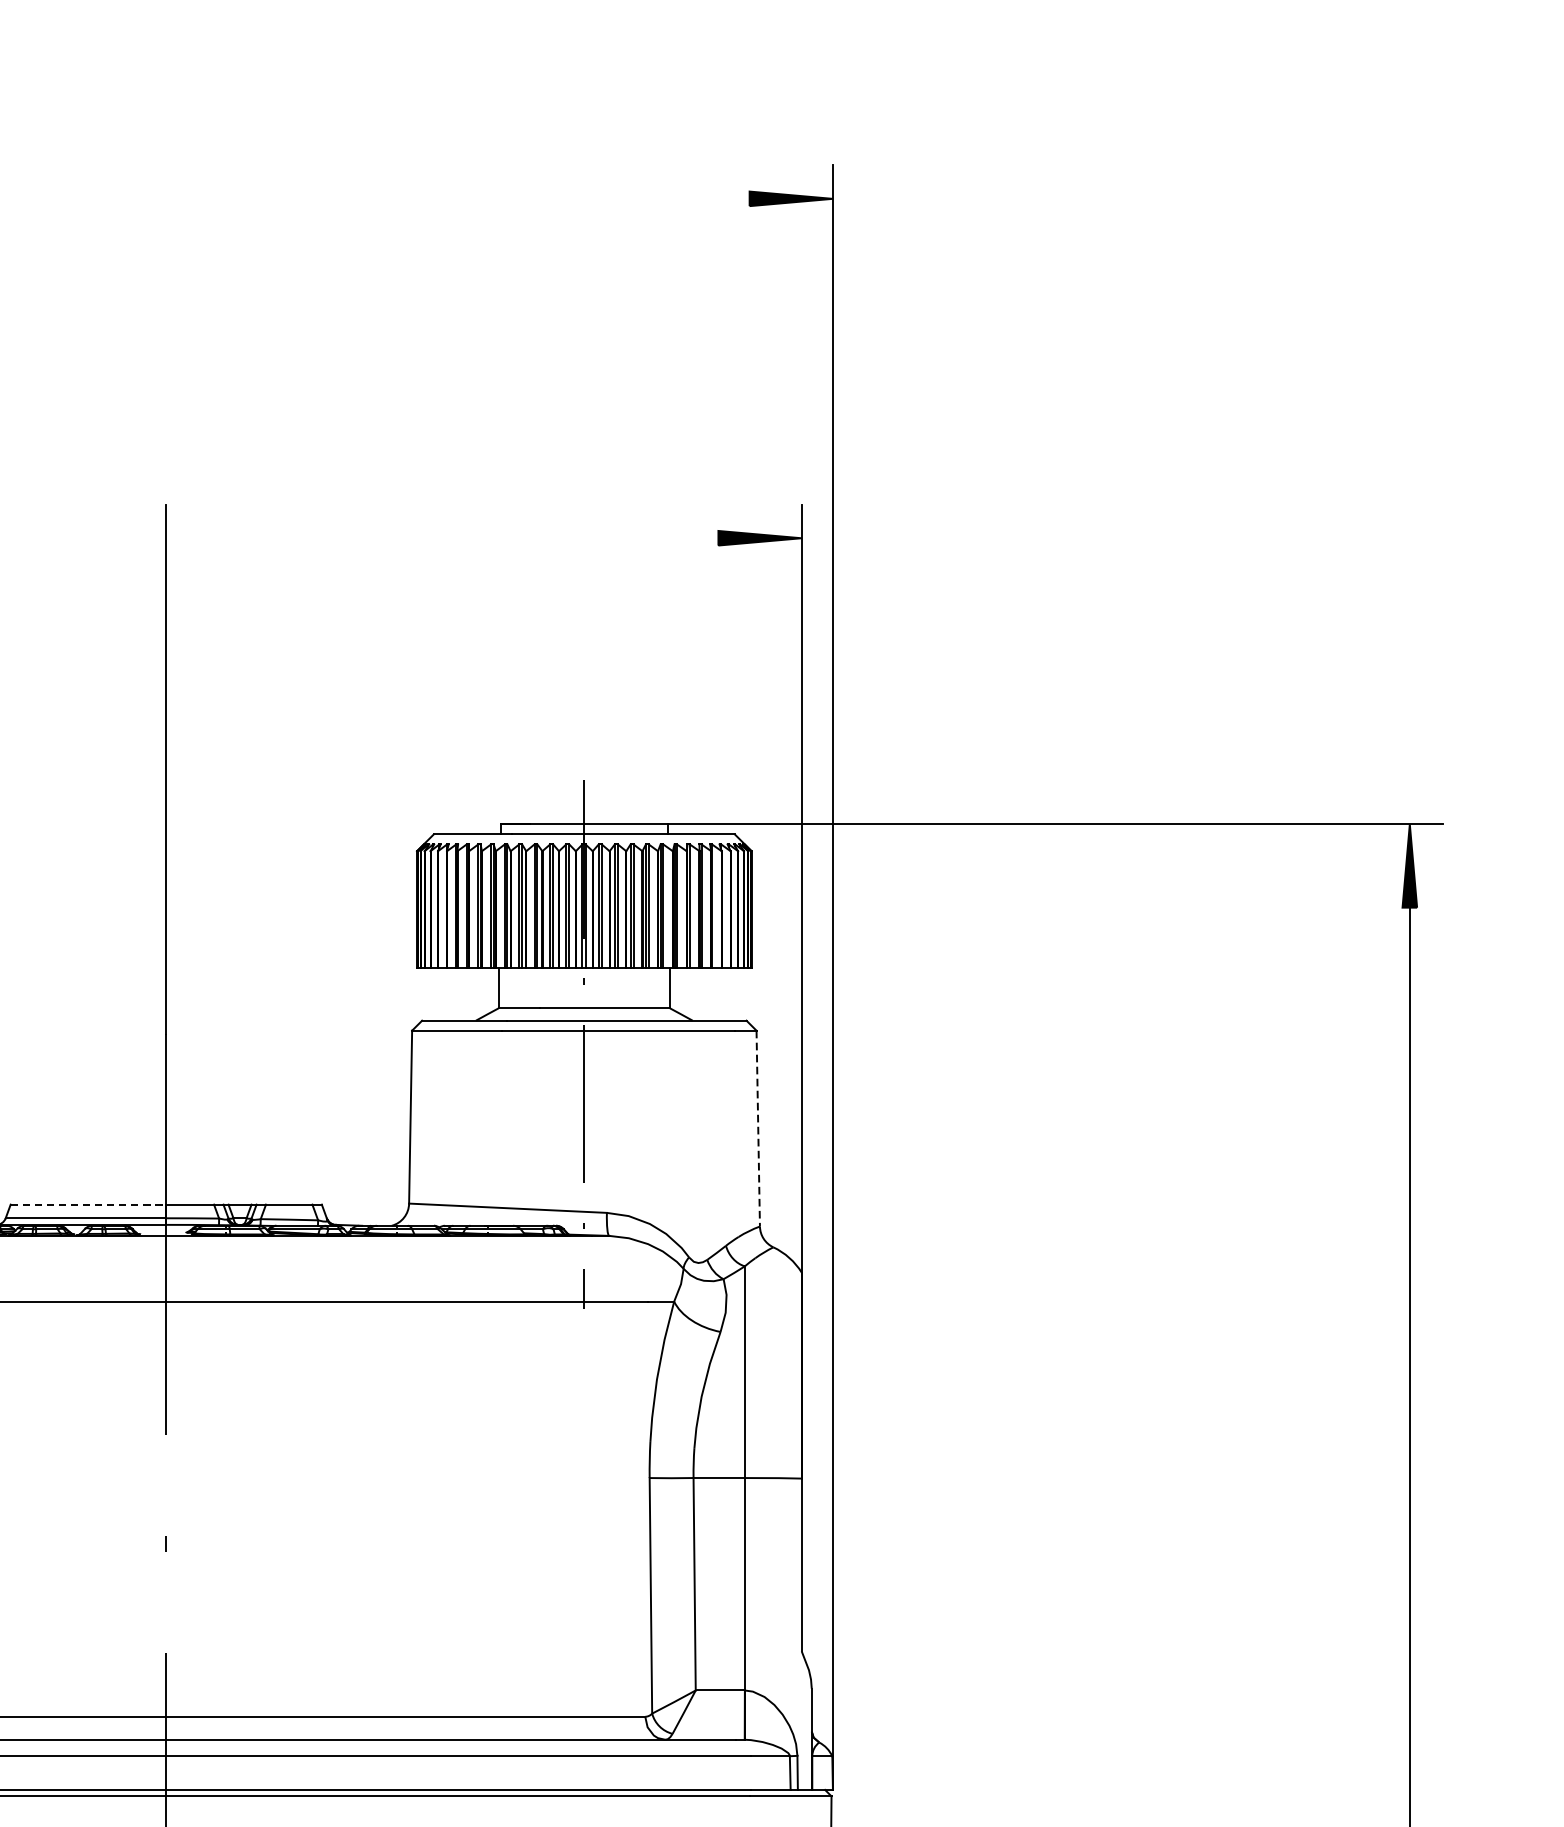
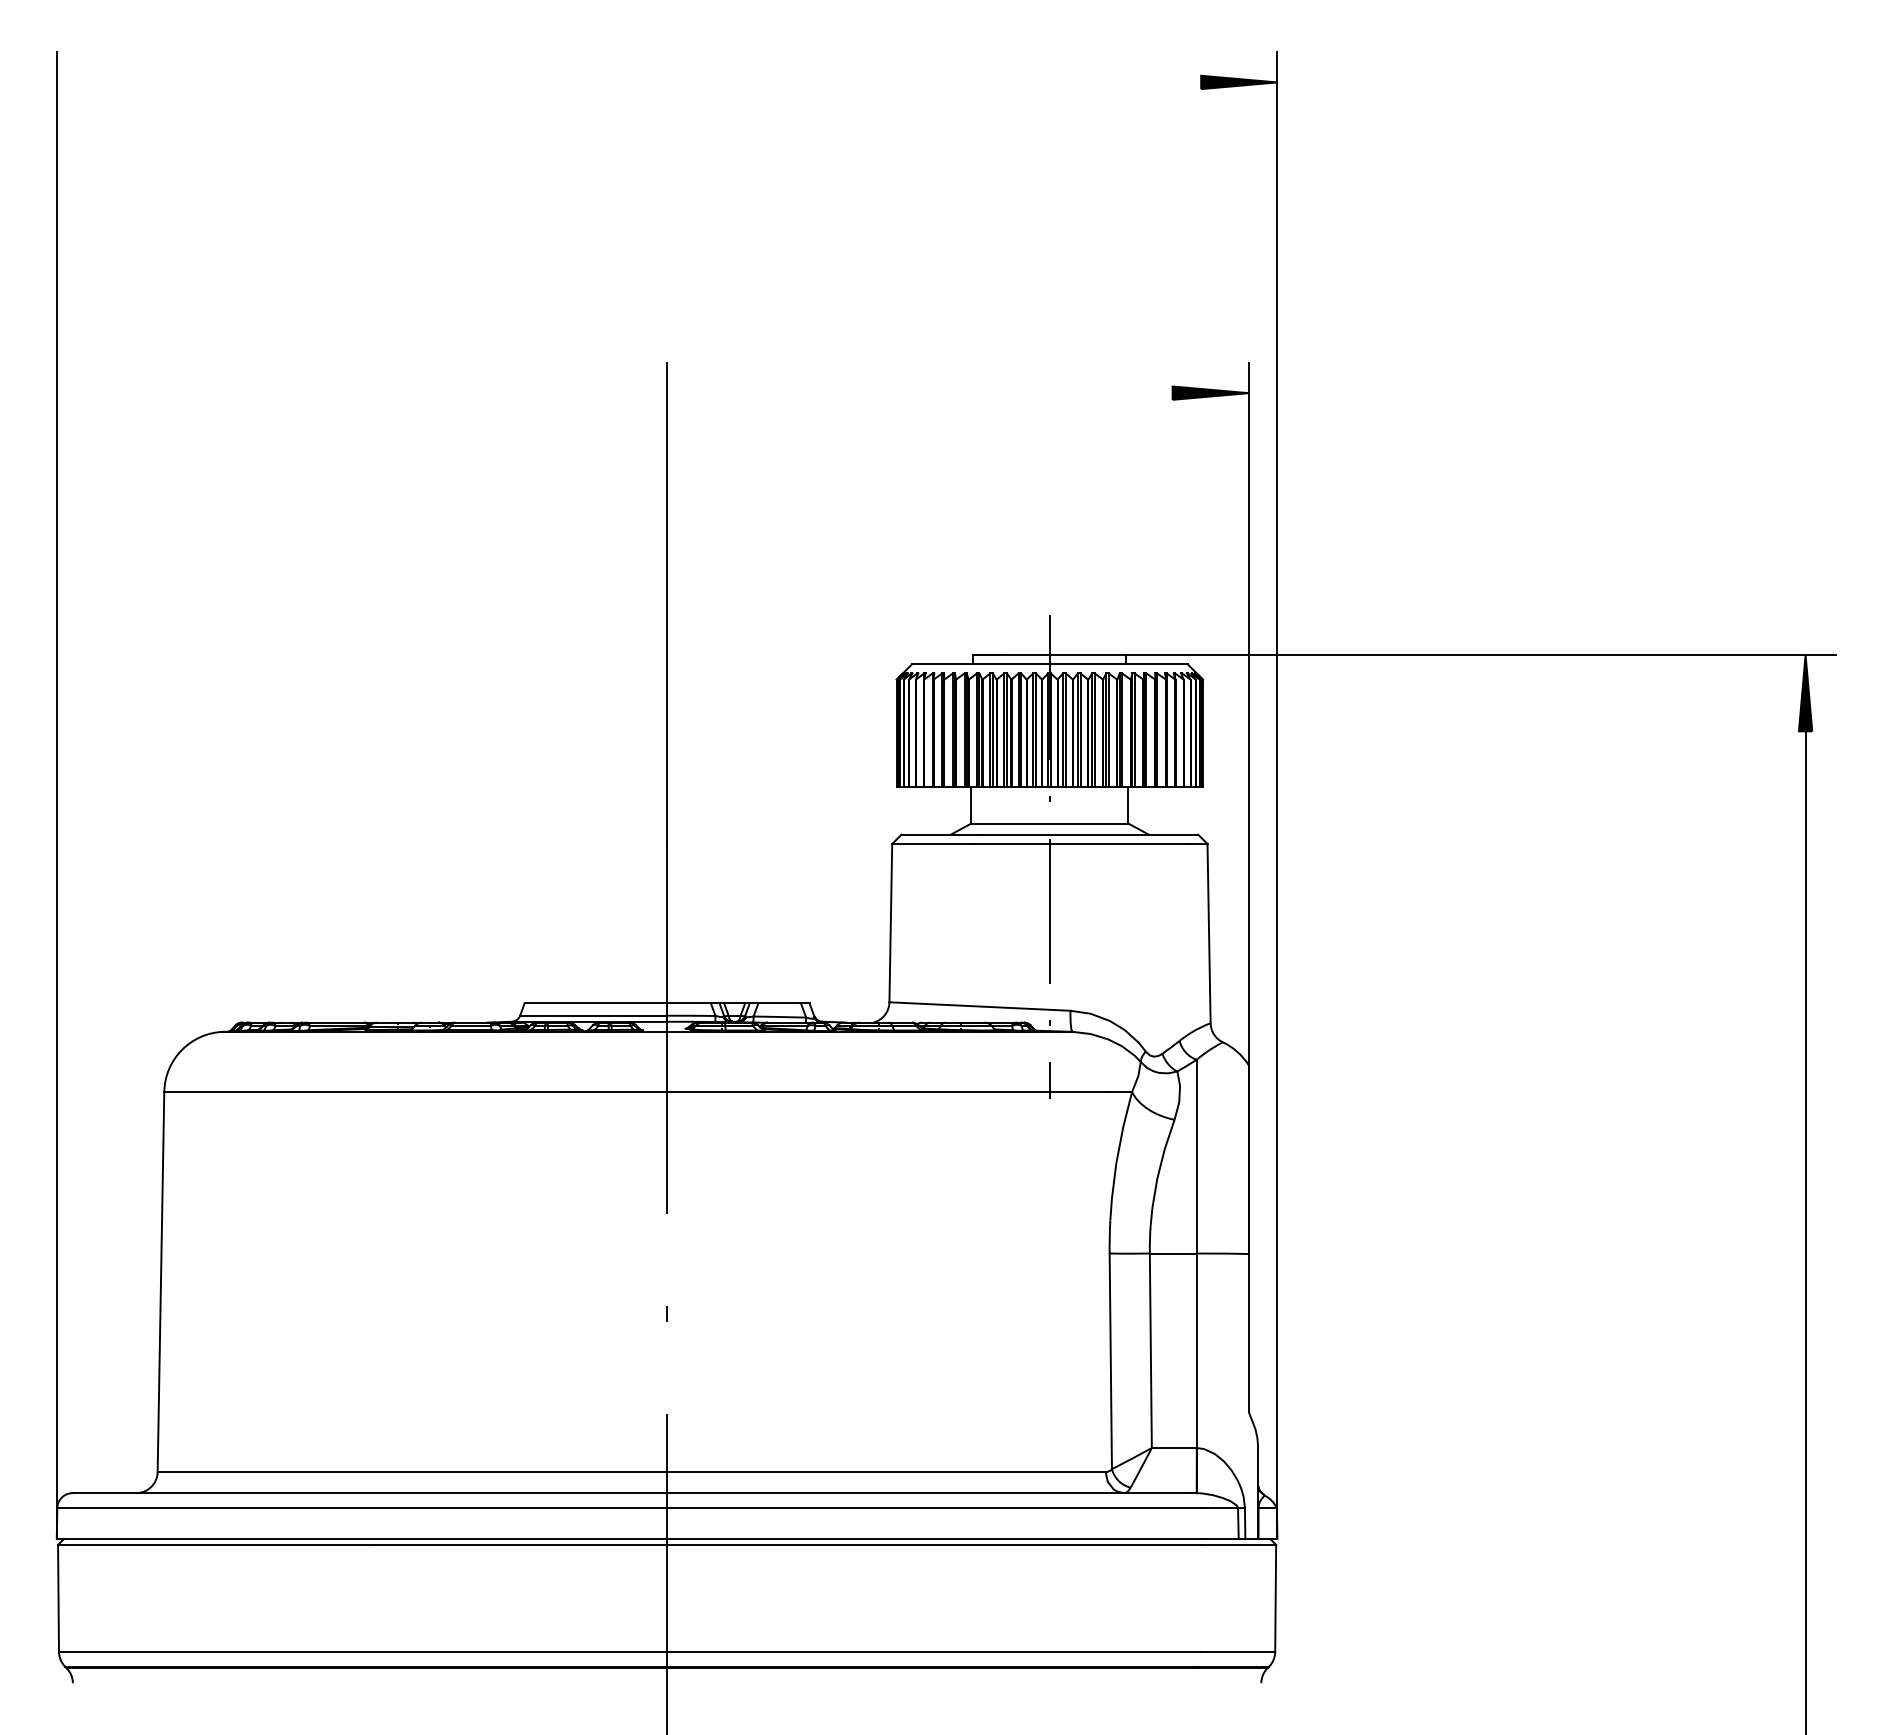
line: (758, 1128) -> (1209, 933), dashed -> solid
line: (89, 1204) -> (596, 1003), dashed -> solid

